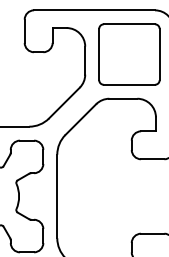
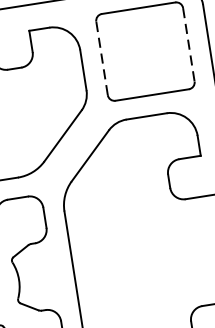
line: (99, 54) -> (102, 58), solid -> dashed
line: (159, 54) -> (188, 44), solid -> dashed

